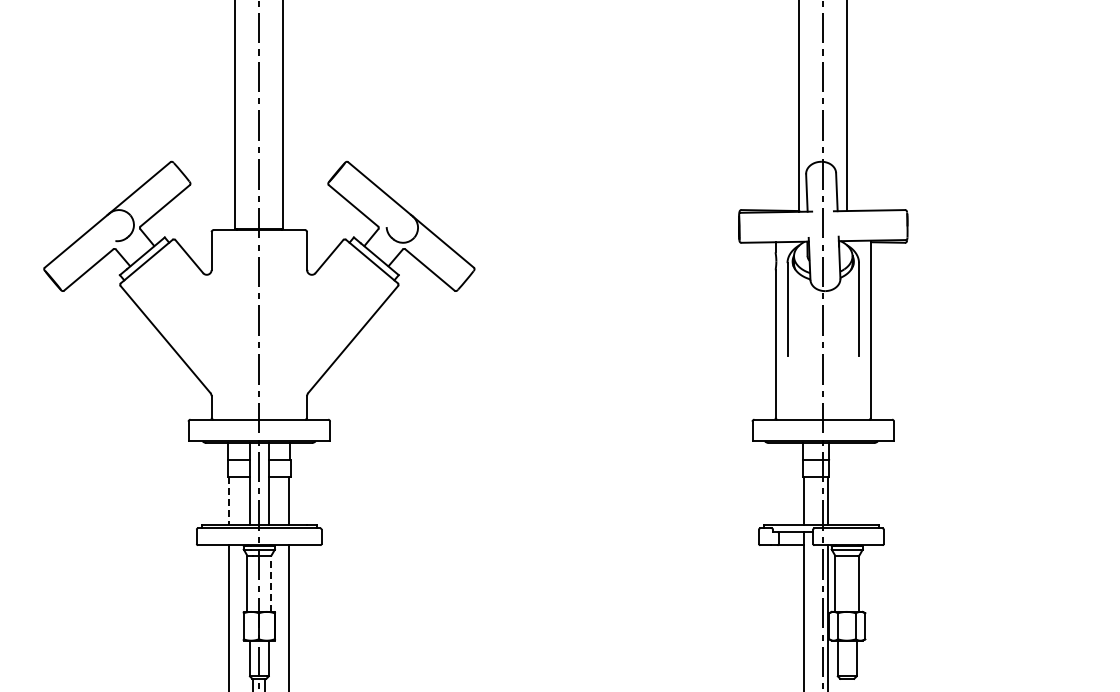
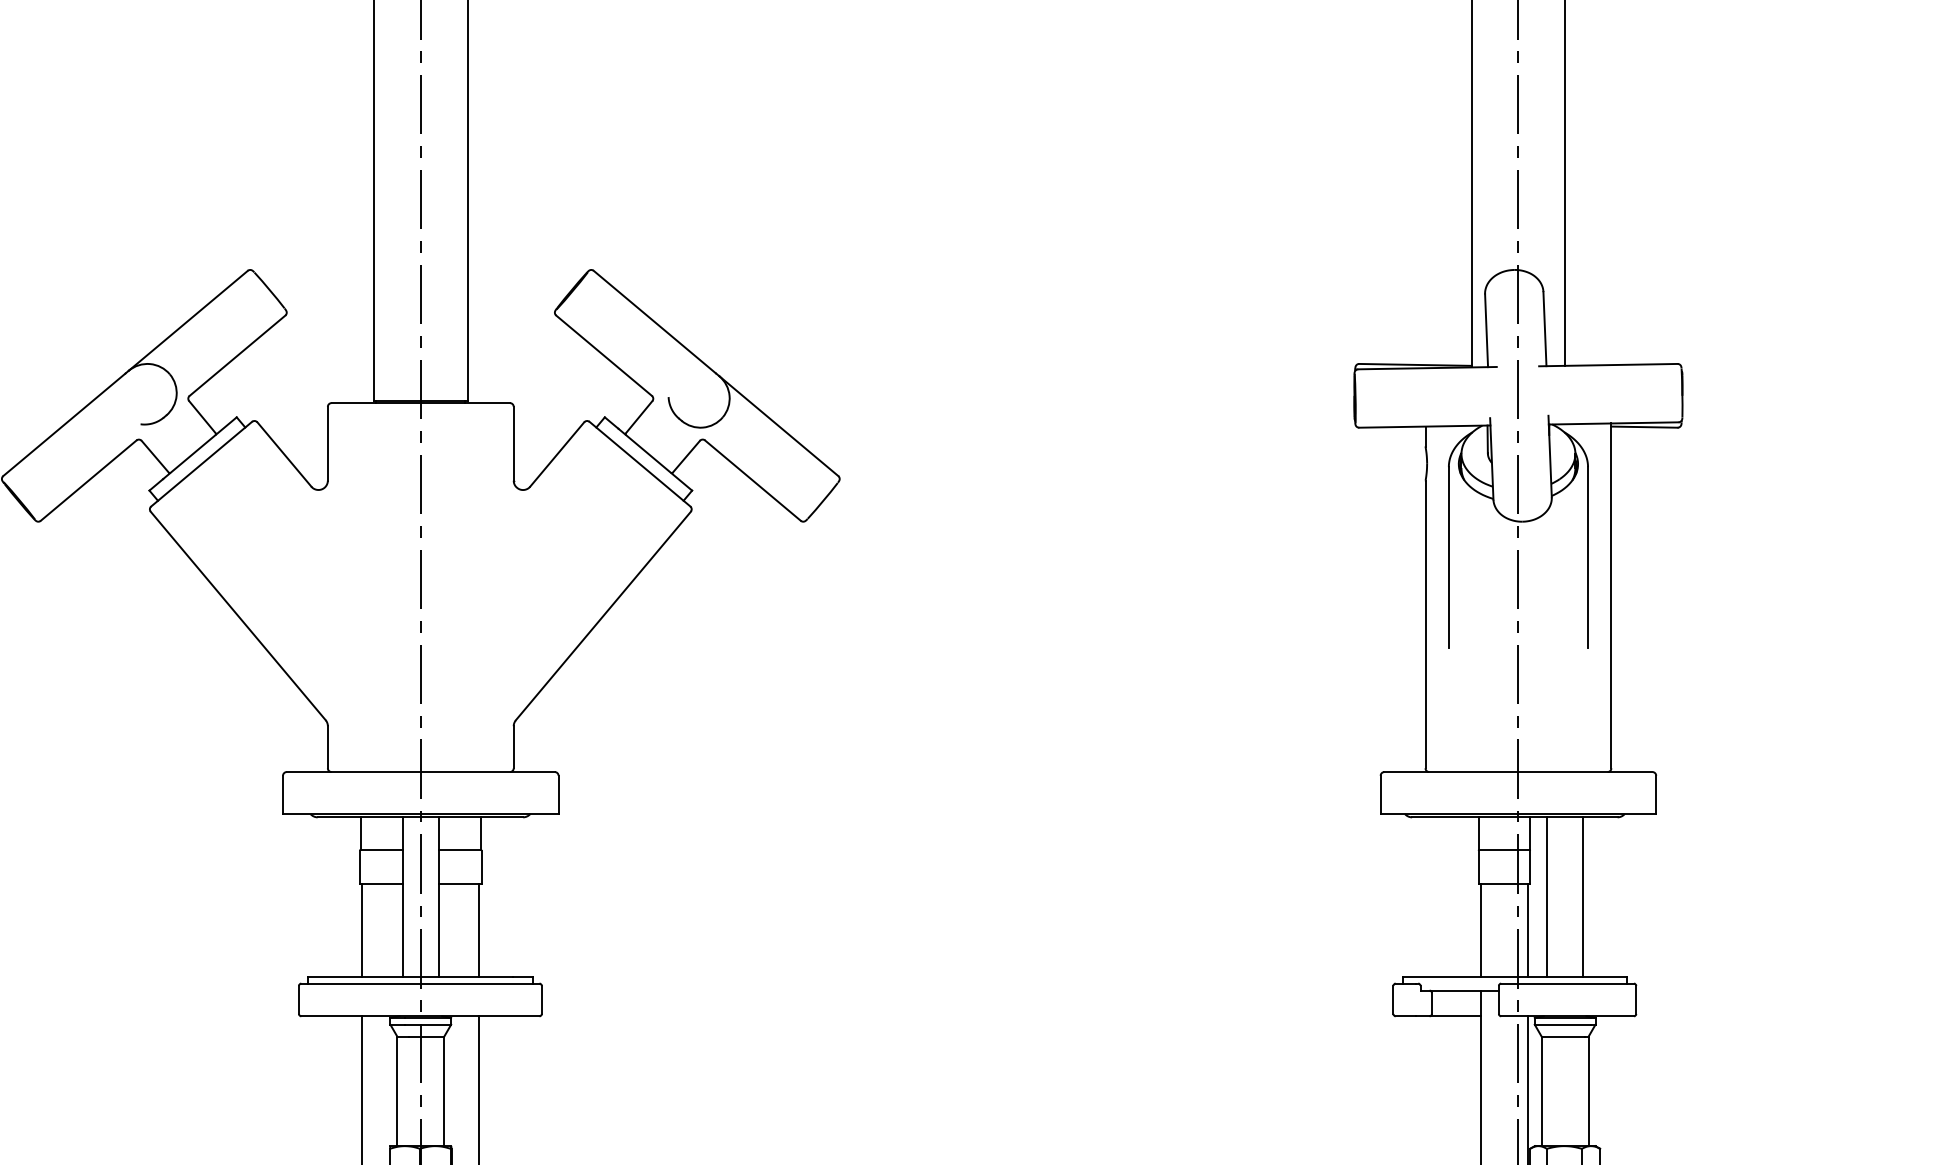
line: (837, 483) -> (1546, 896), added
line: (856, 483) -> (1583, 896), added
line: (229, 501) -> (362, 931), dashed -> solid
line: (271, 583) -> (444, 1090), dashed -> solid

